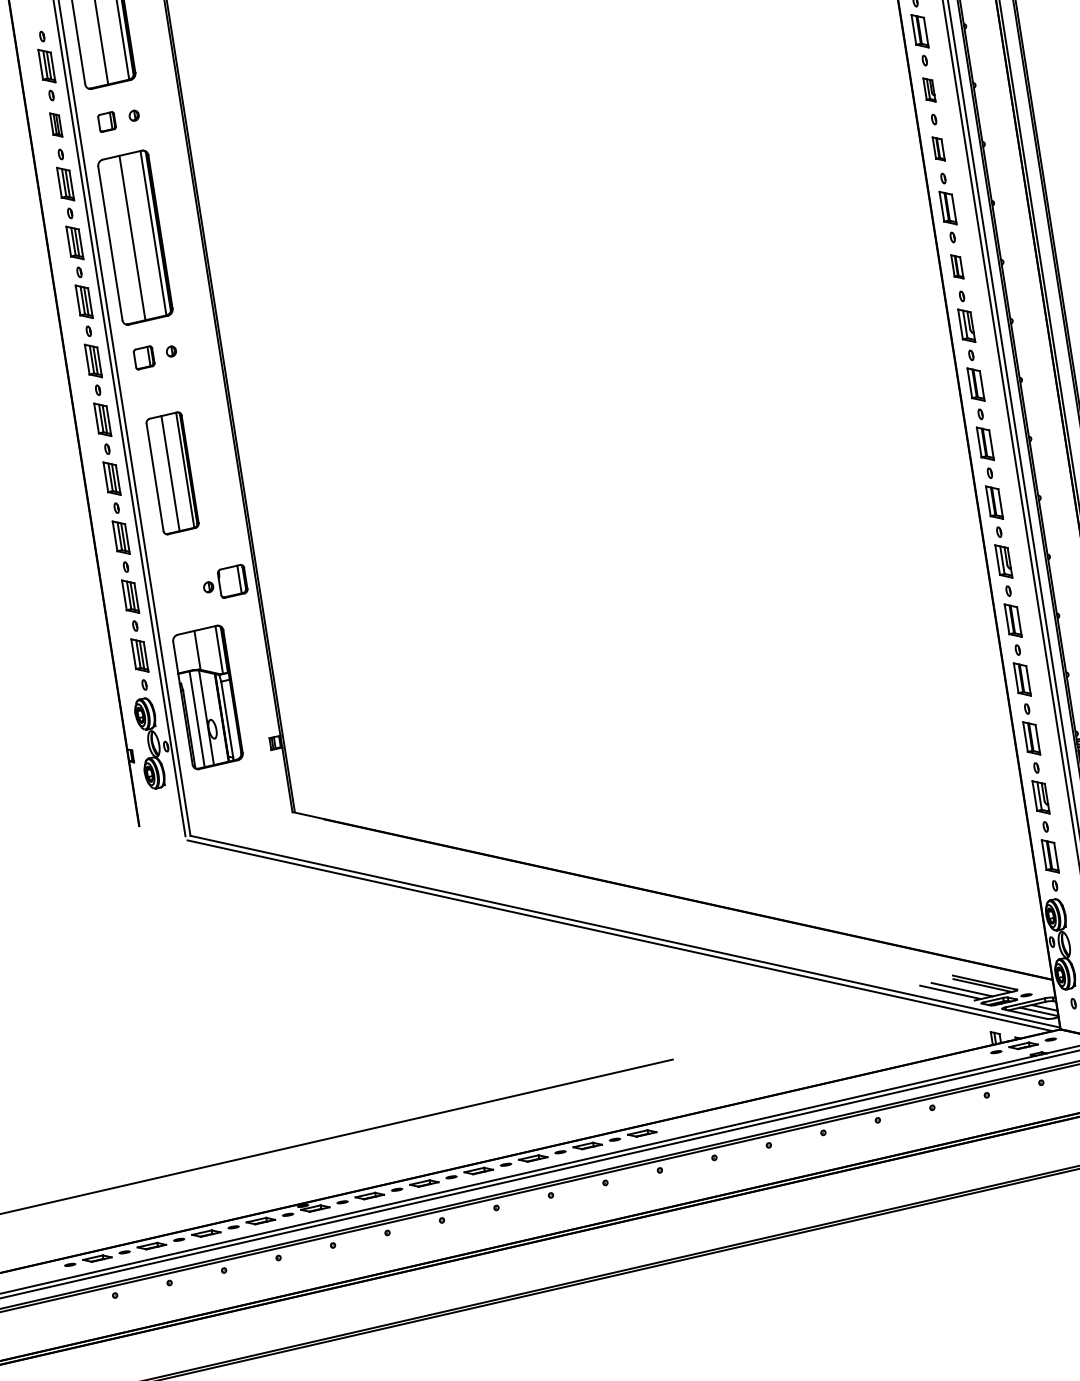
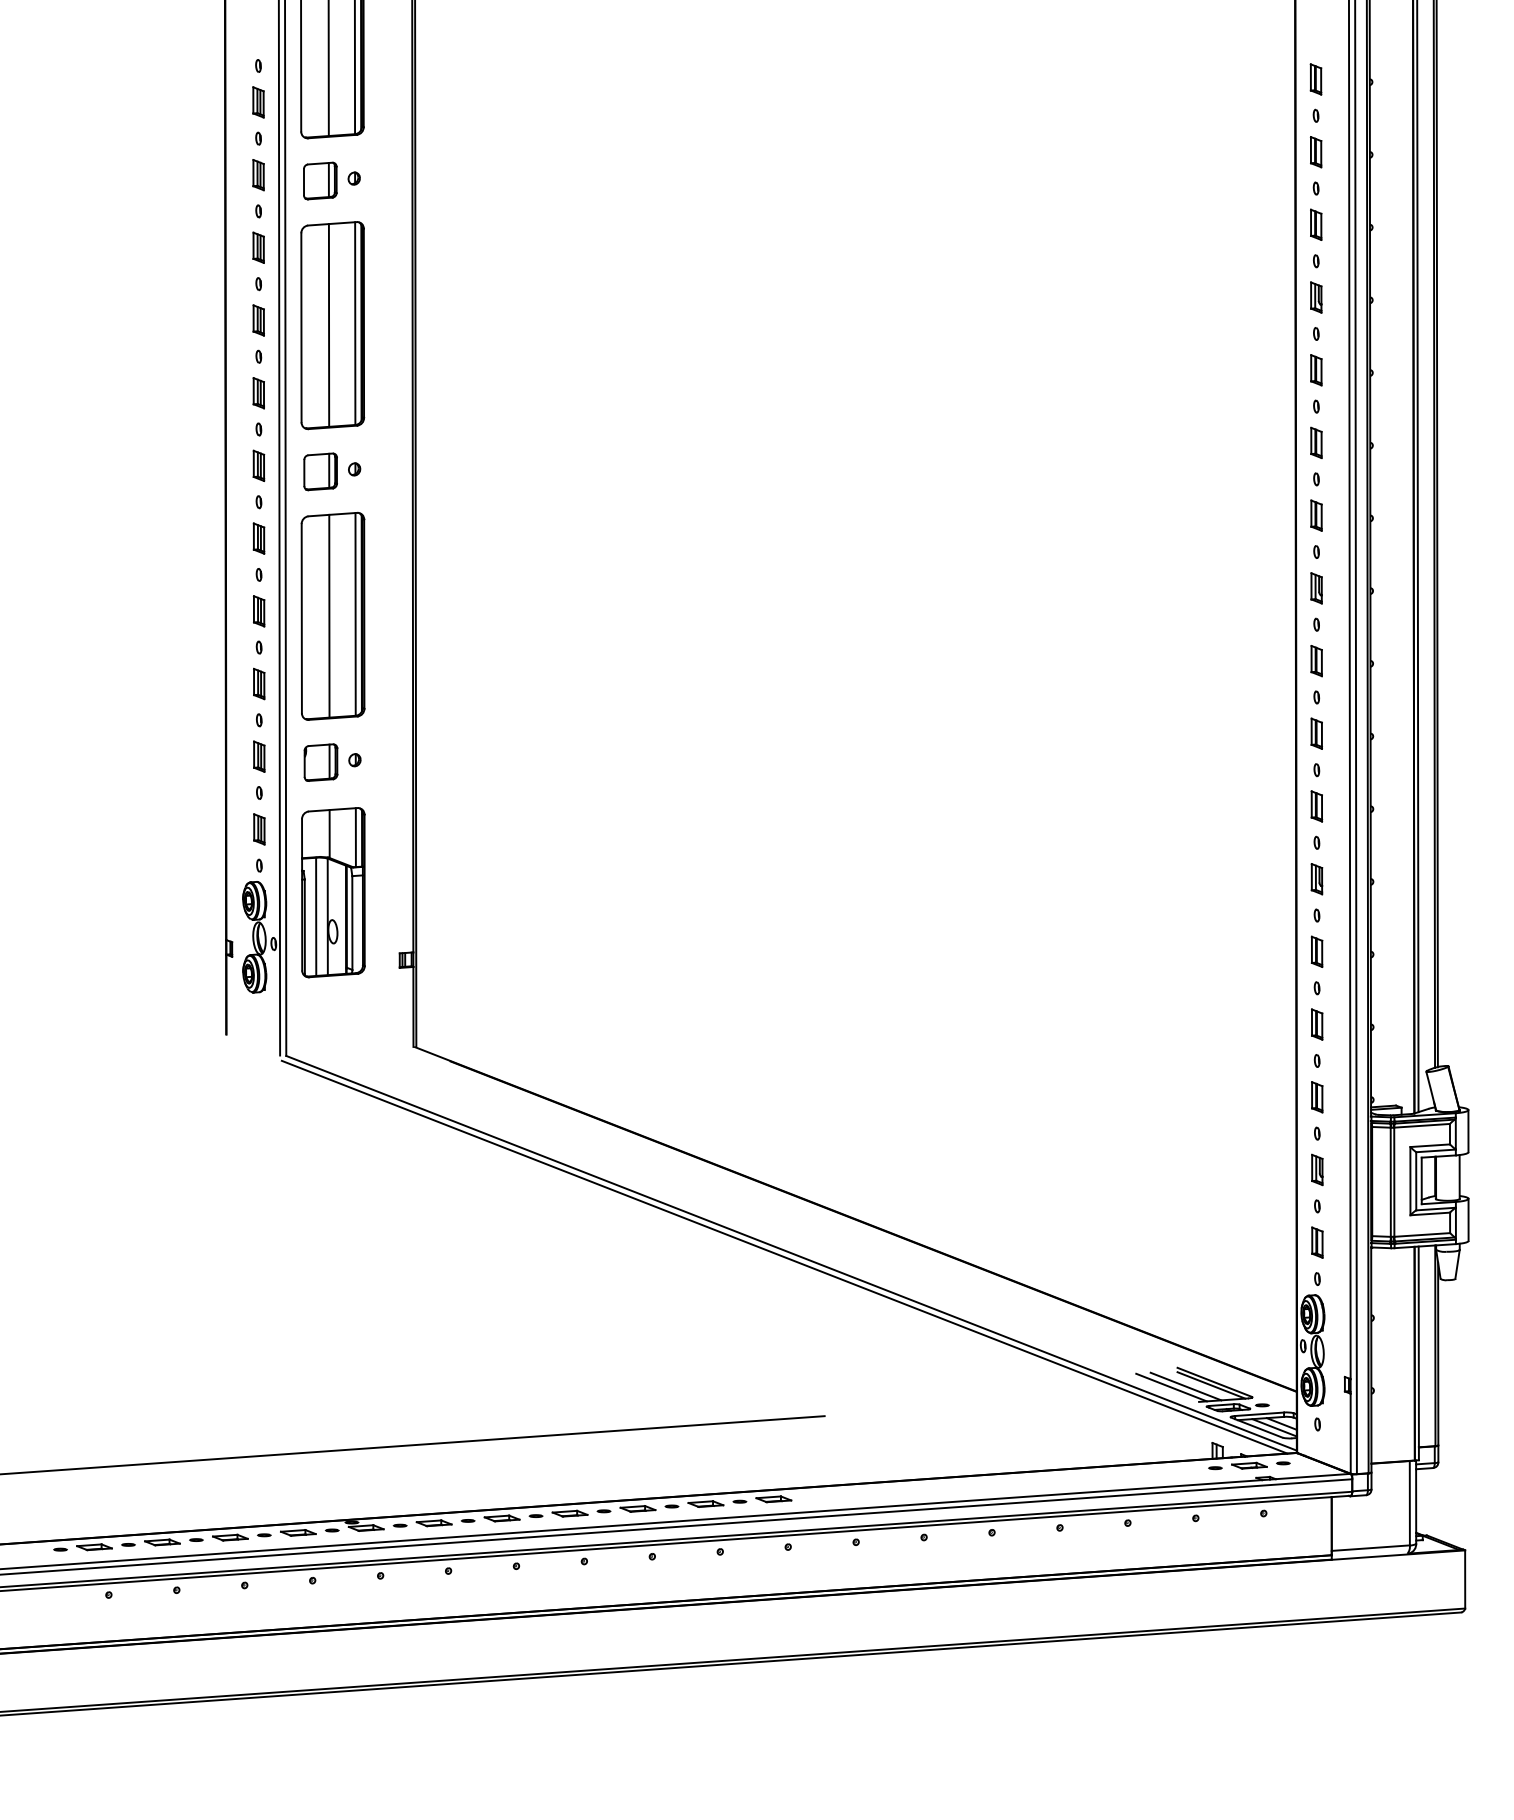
part: (920, 30) -> (1316, 224), size x0.71
part: (46, 66) -> (258, 102), size x0.71
part: (107, 121) -> (320, 180), size x1.67
part: (65, 183) -> (258, 247), size x0.71
part: (948, 207) -> (1316, 442), size x0.71
part: (74, 242) -> (258, 320), size x0.71
part: (83, 302) -> (258, 393), size x0.71
part: (966, 325) -> (1316, 588), size x0.71
part: (144, 357) -> (320, 471), size x1.43
part: (93, 360) -> (258, 465), size x0.71
part: (975, 385) -> (1316, 661), size x0.71
part: (102, 419) -> (258, 538), size x0.71
part: (985, 443) -> (1316, 733), size x0.71
part: (172, 472) -> (332, 615), size x1.43
part: (111, 478) -> (258, 611), size x0.71
part: (994, 502) -> (1316, 806), size x0.71
part: (121, 537) -> (259, 683), size x0.71
part: (1003, 561) -> (1316, 879), size x0.71
part: (232, 581) -> (320, 762), moved
part: (130, 596) -> (259, 756), size x0.71
part: (1012, 620) -> (1316, 951), size x0.71
part: (140, 655) -> (259, 829), size x0.71
part: (1022, 679) -> (1317, 1024), size x0.71
part: (1032, 738) -> (1317, 1097), size x0.71
part: (1041, 796) -> (1317, 1169), size x0.71
part: (1050, 856) -> (1317, 1242), size x0.71

